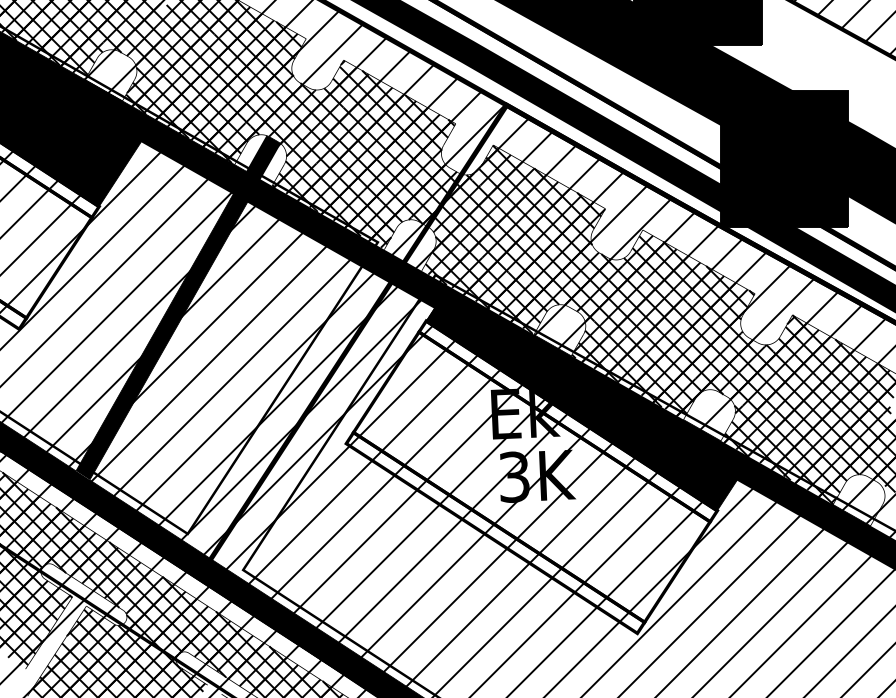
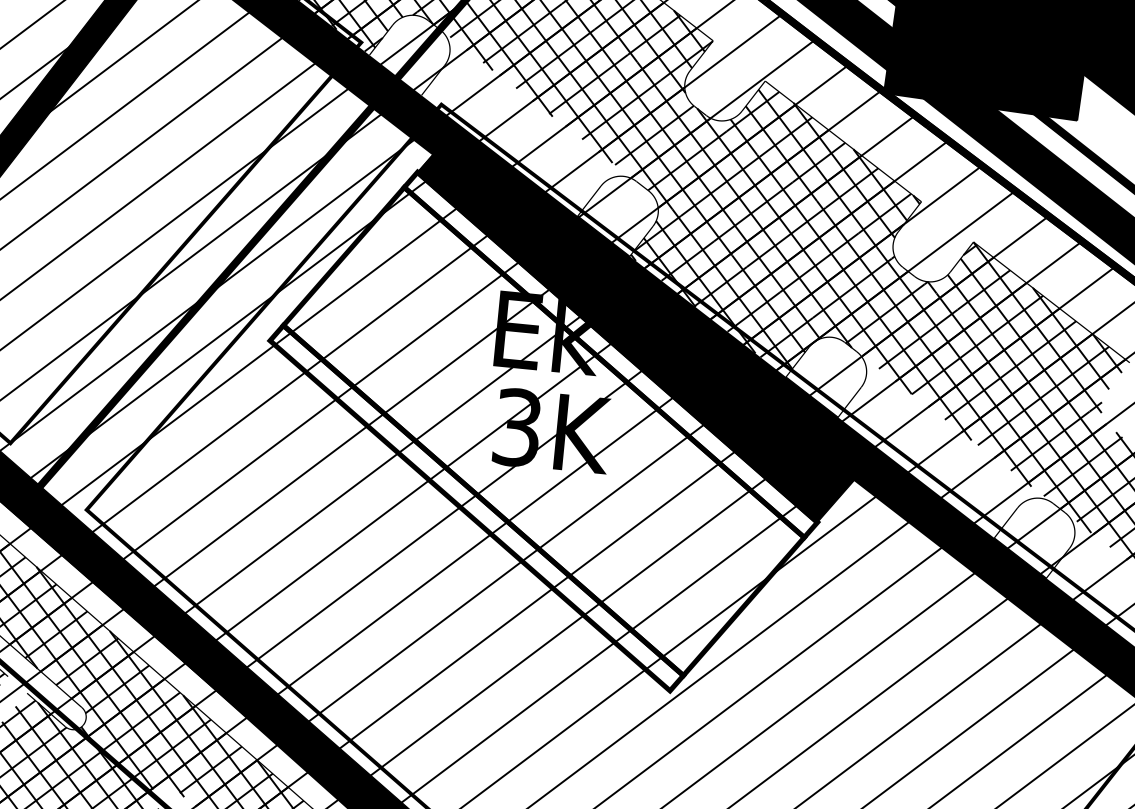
hatch: (495, 281) -> (530, 127), removed
hatch: (792, 451) -> (944, 448), removed

